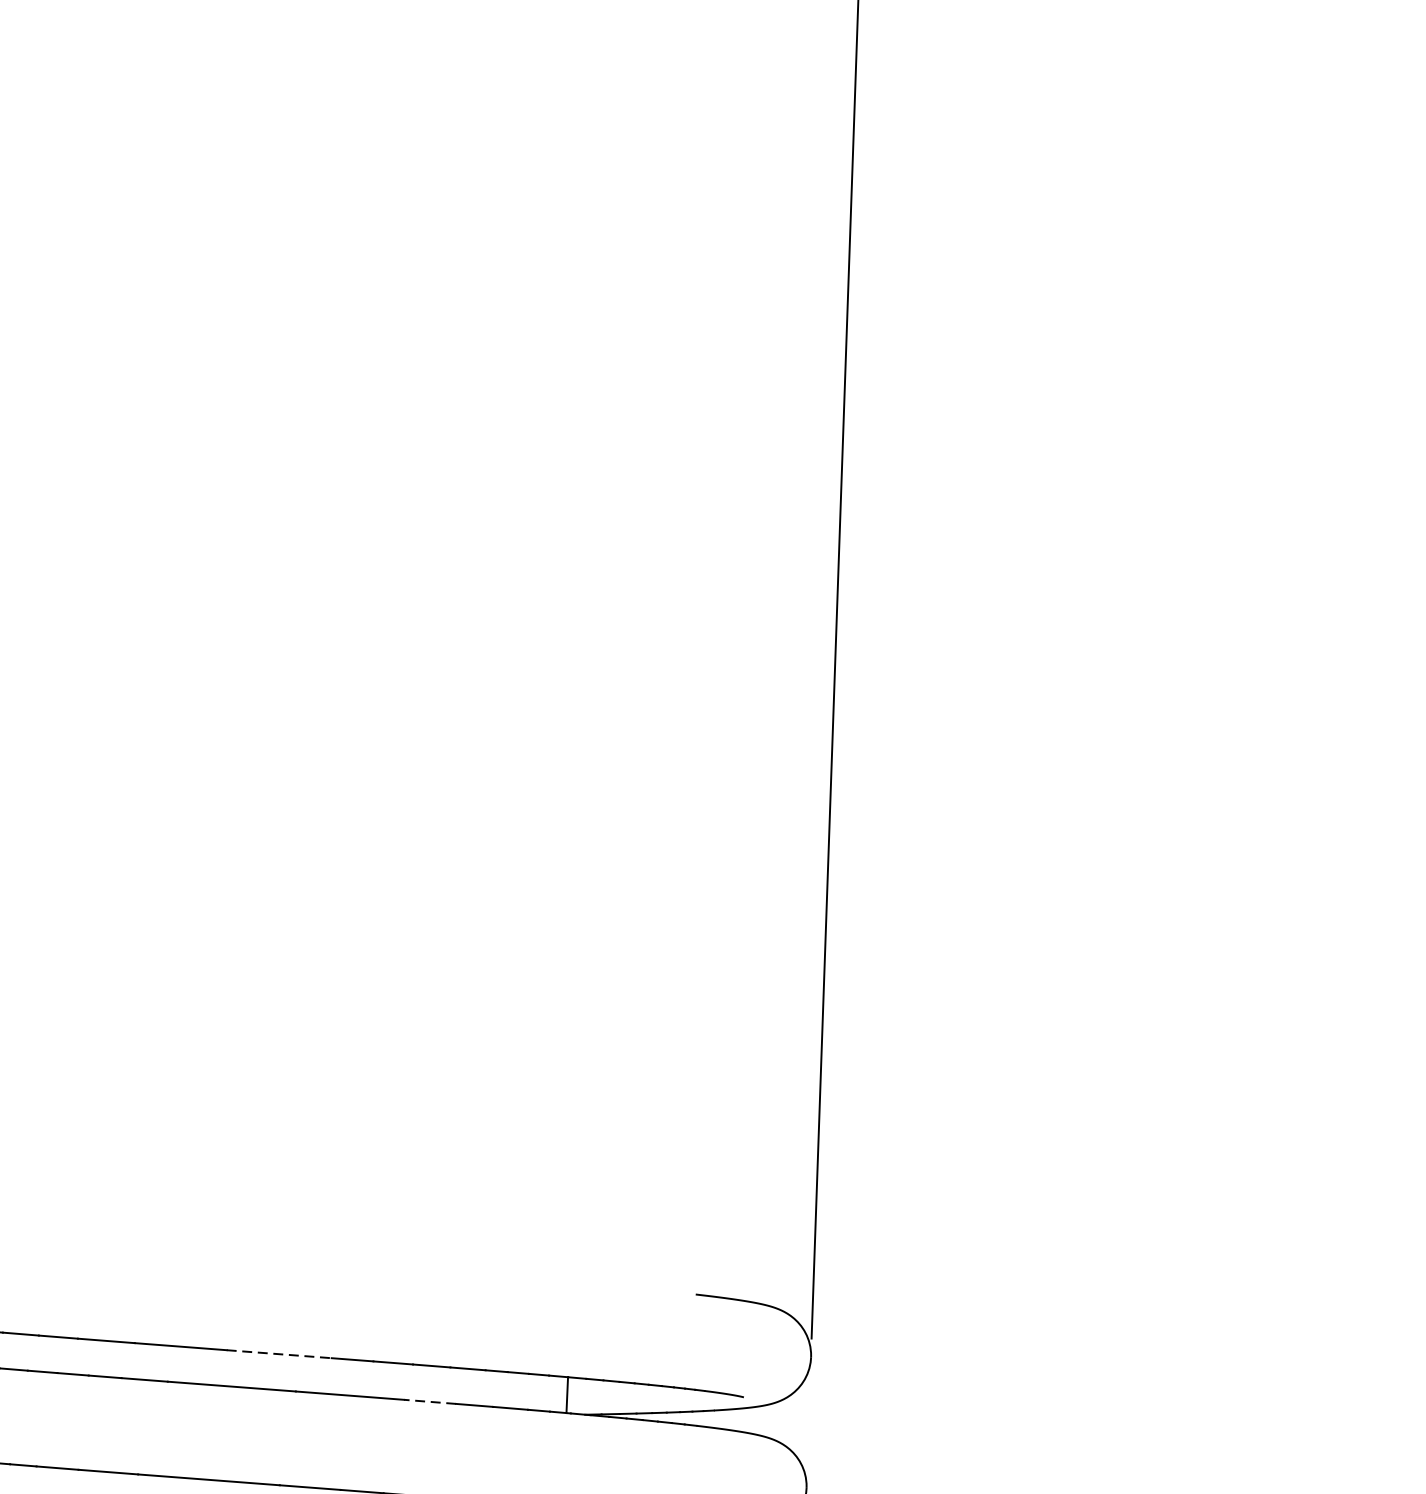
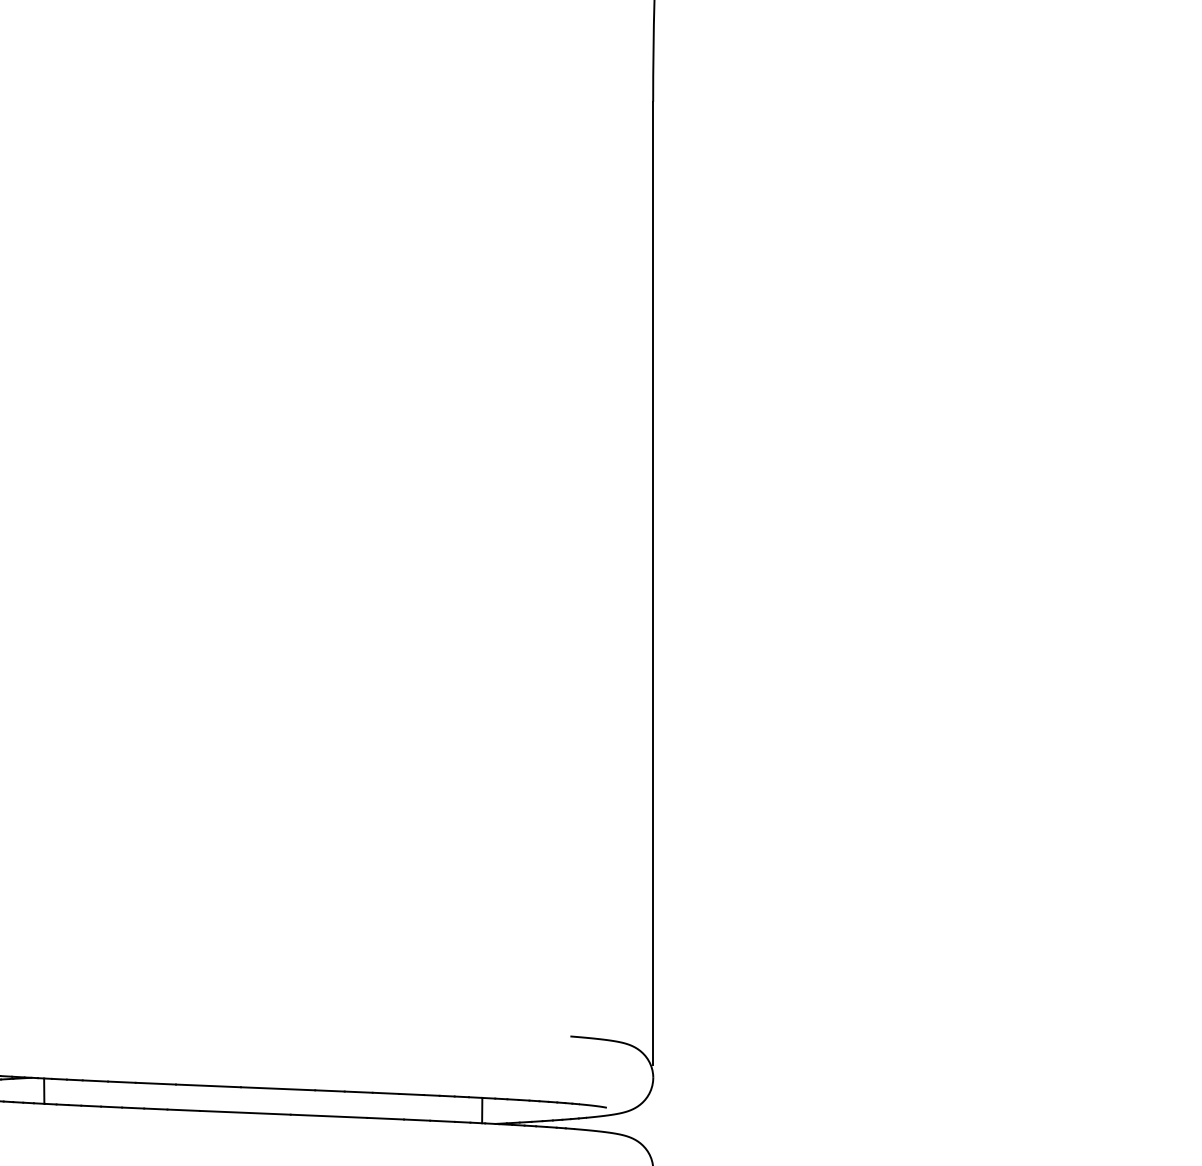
line: (279, 1353) -> (278, 1088), dashed -> solid
line: (429, 1401) -> (385, 1118), dashed -> solid

